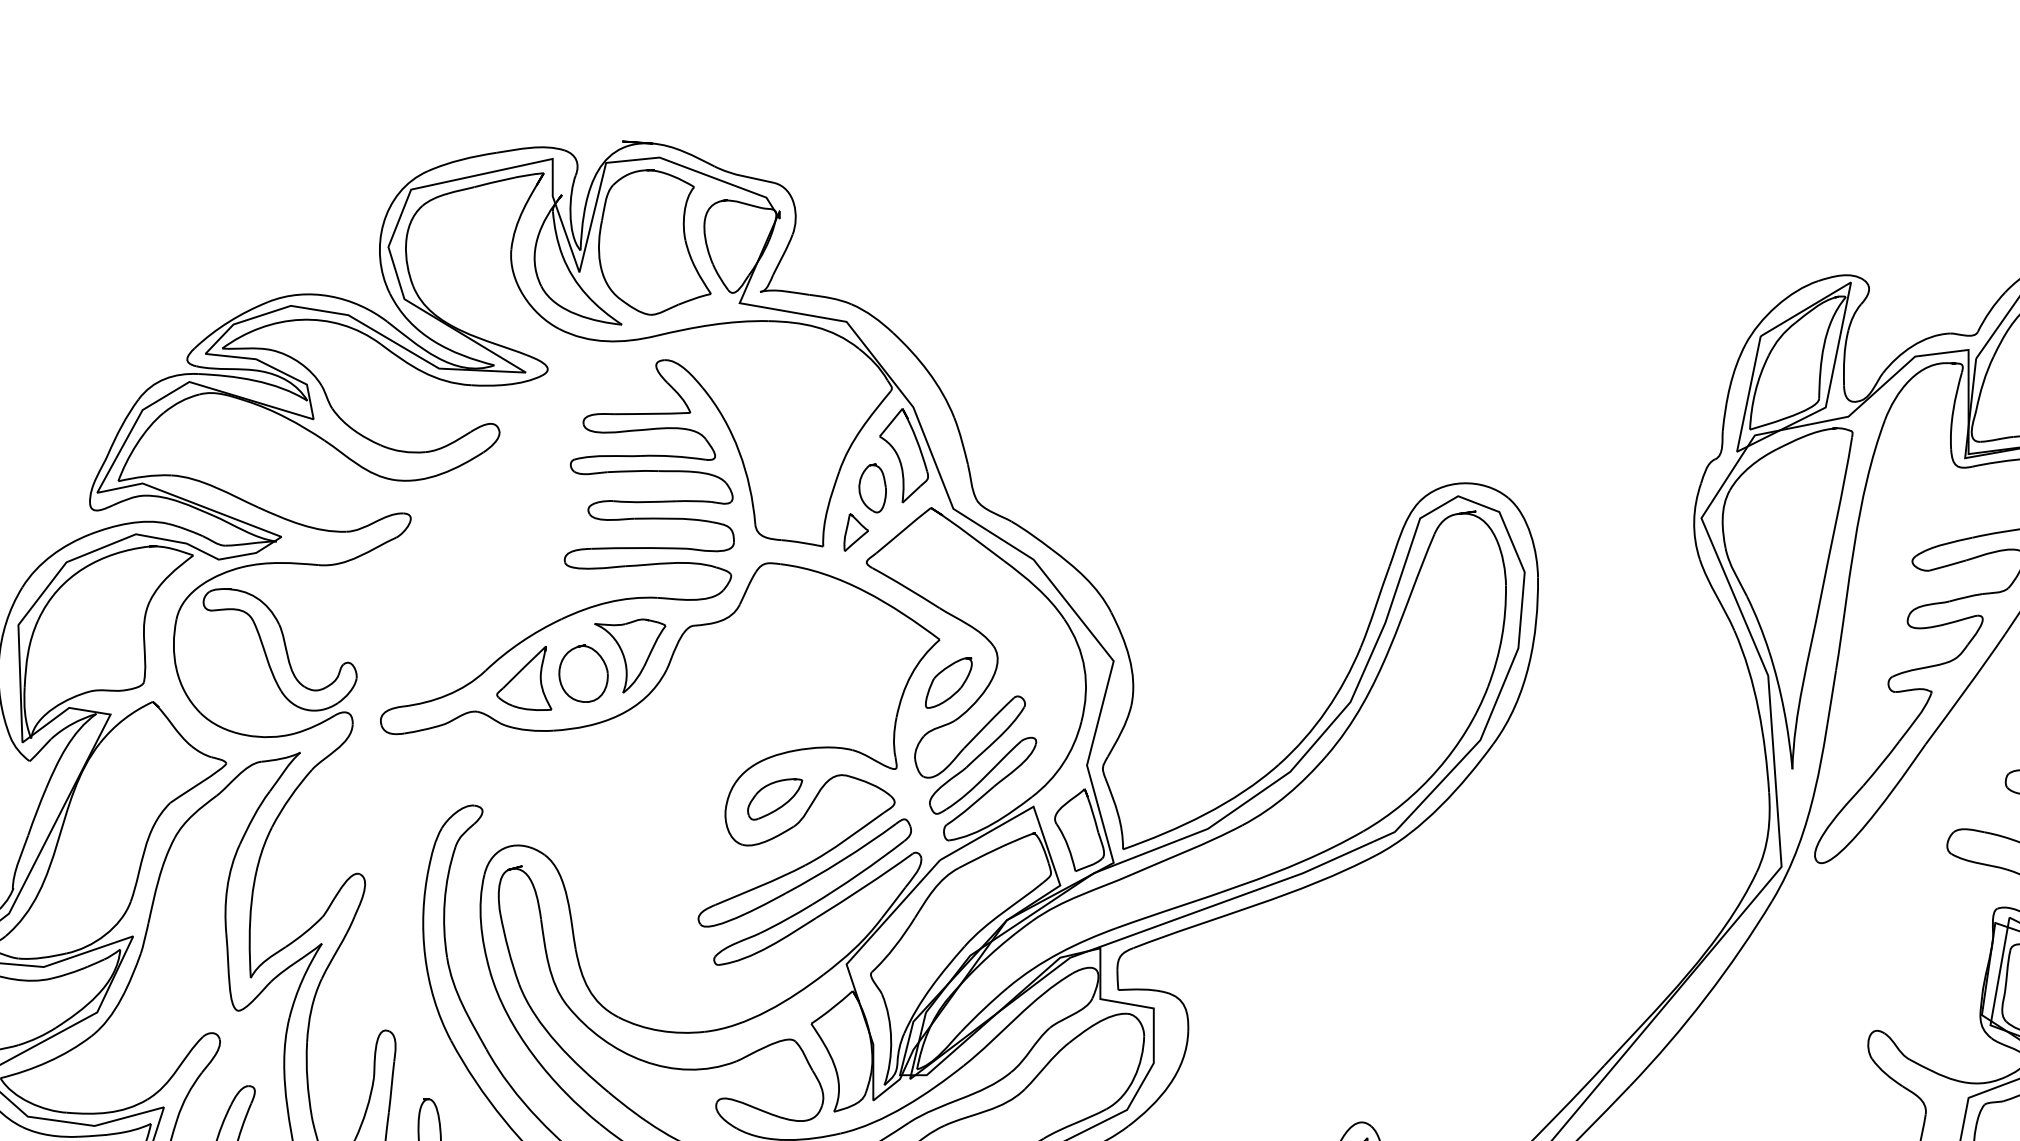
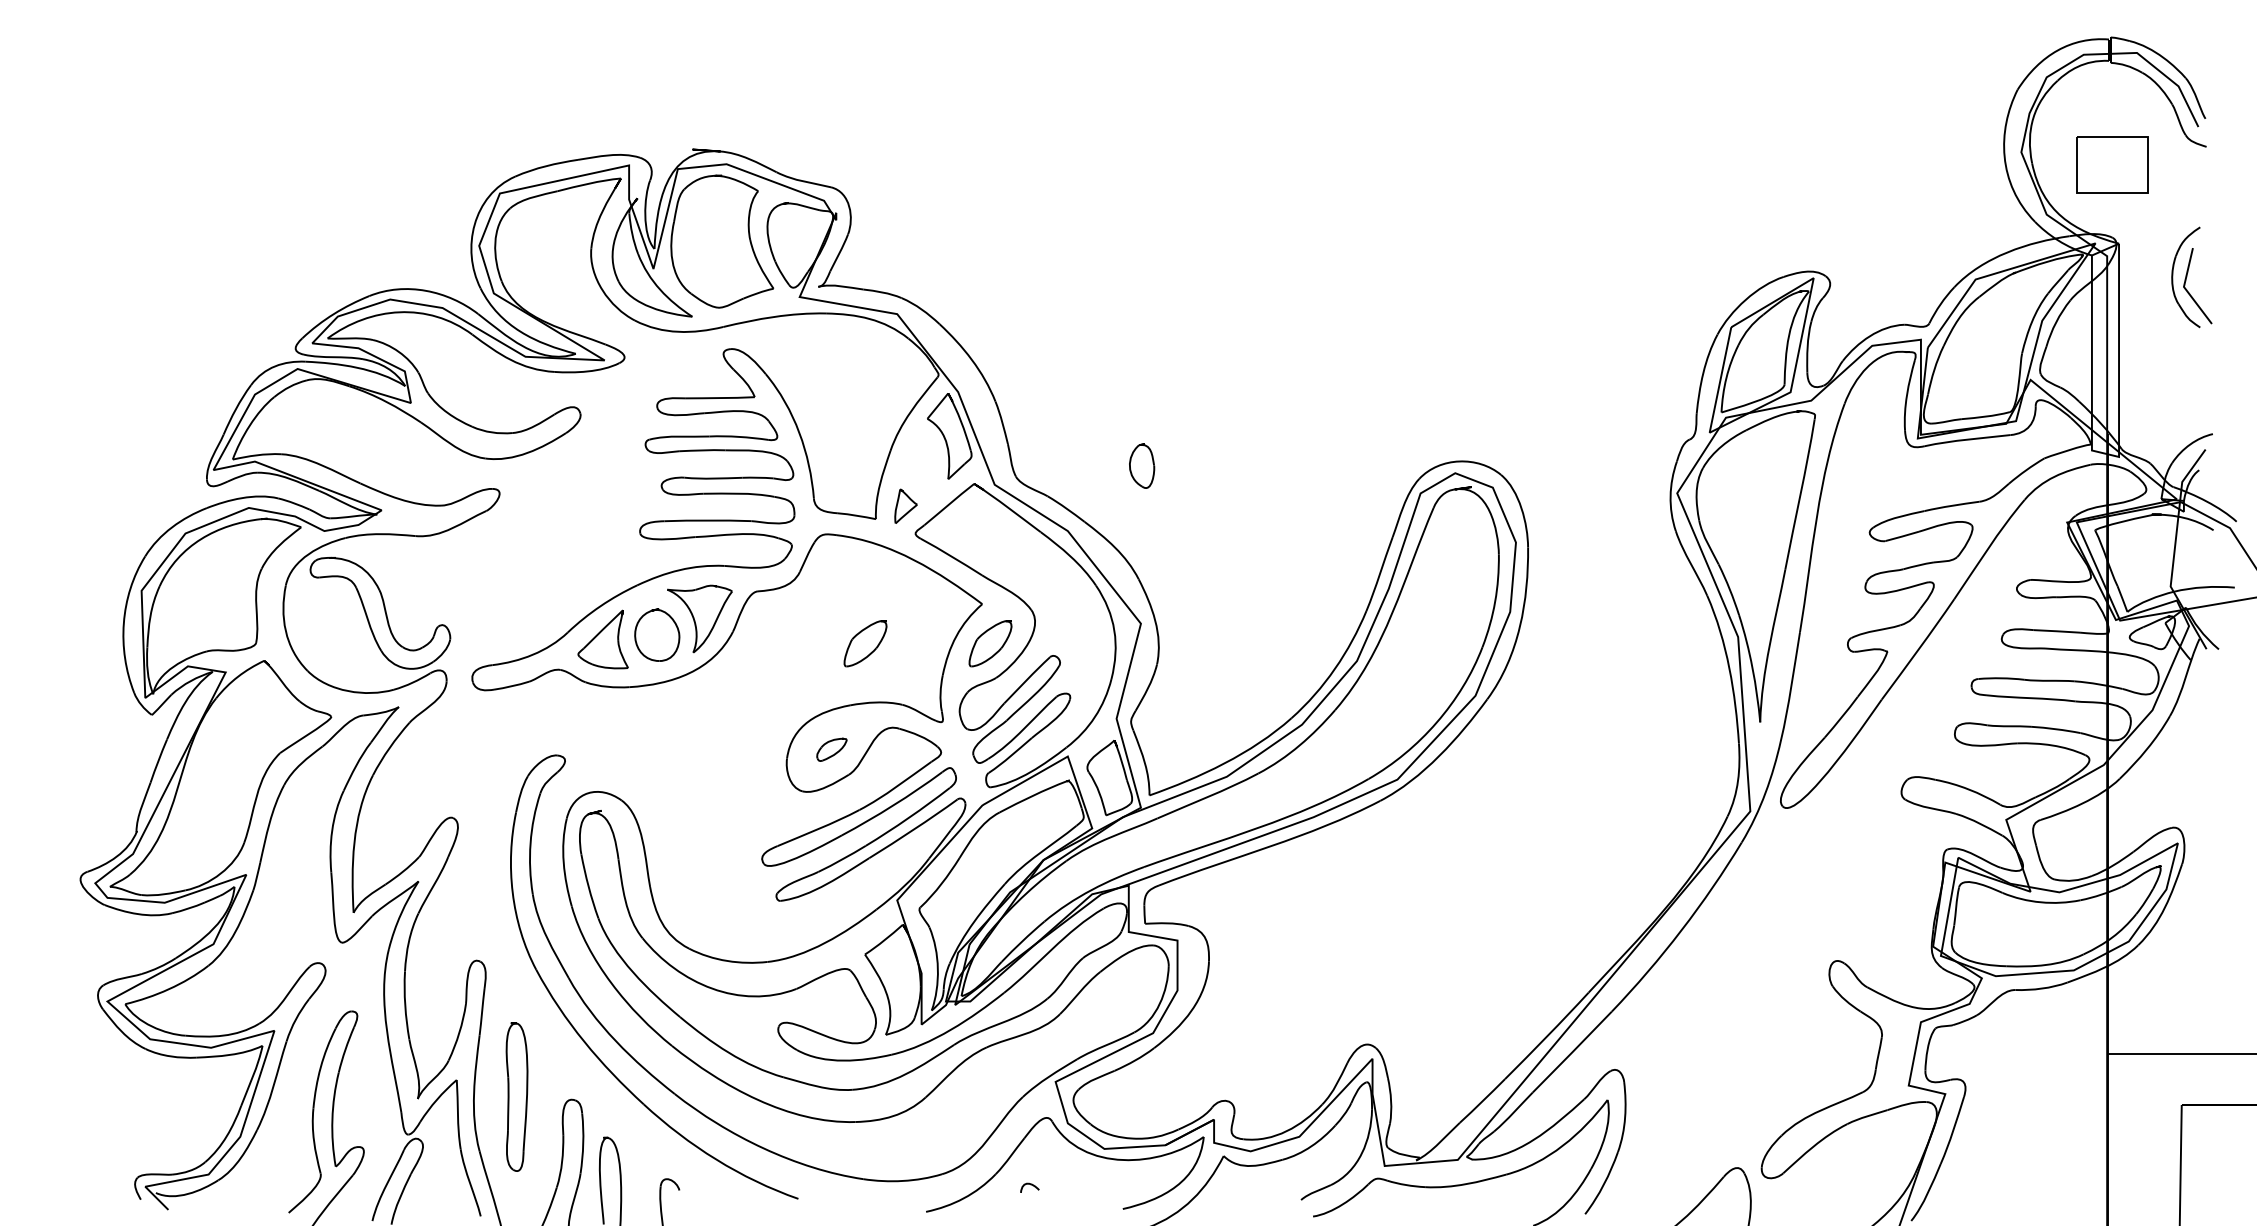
part: (873, 487) -> (1142, 465), moved
part: (811, 682) -> (865, 643), added
part: (774, 799) -> (831, 749), size x0.6

